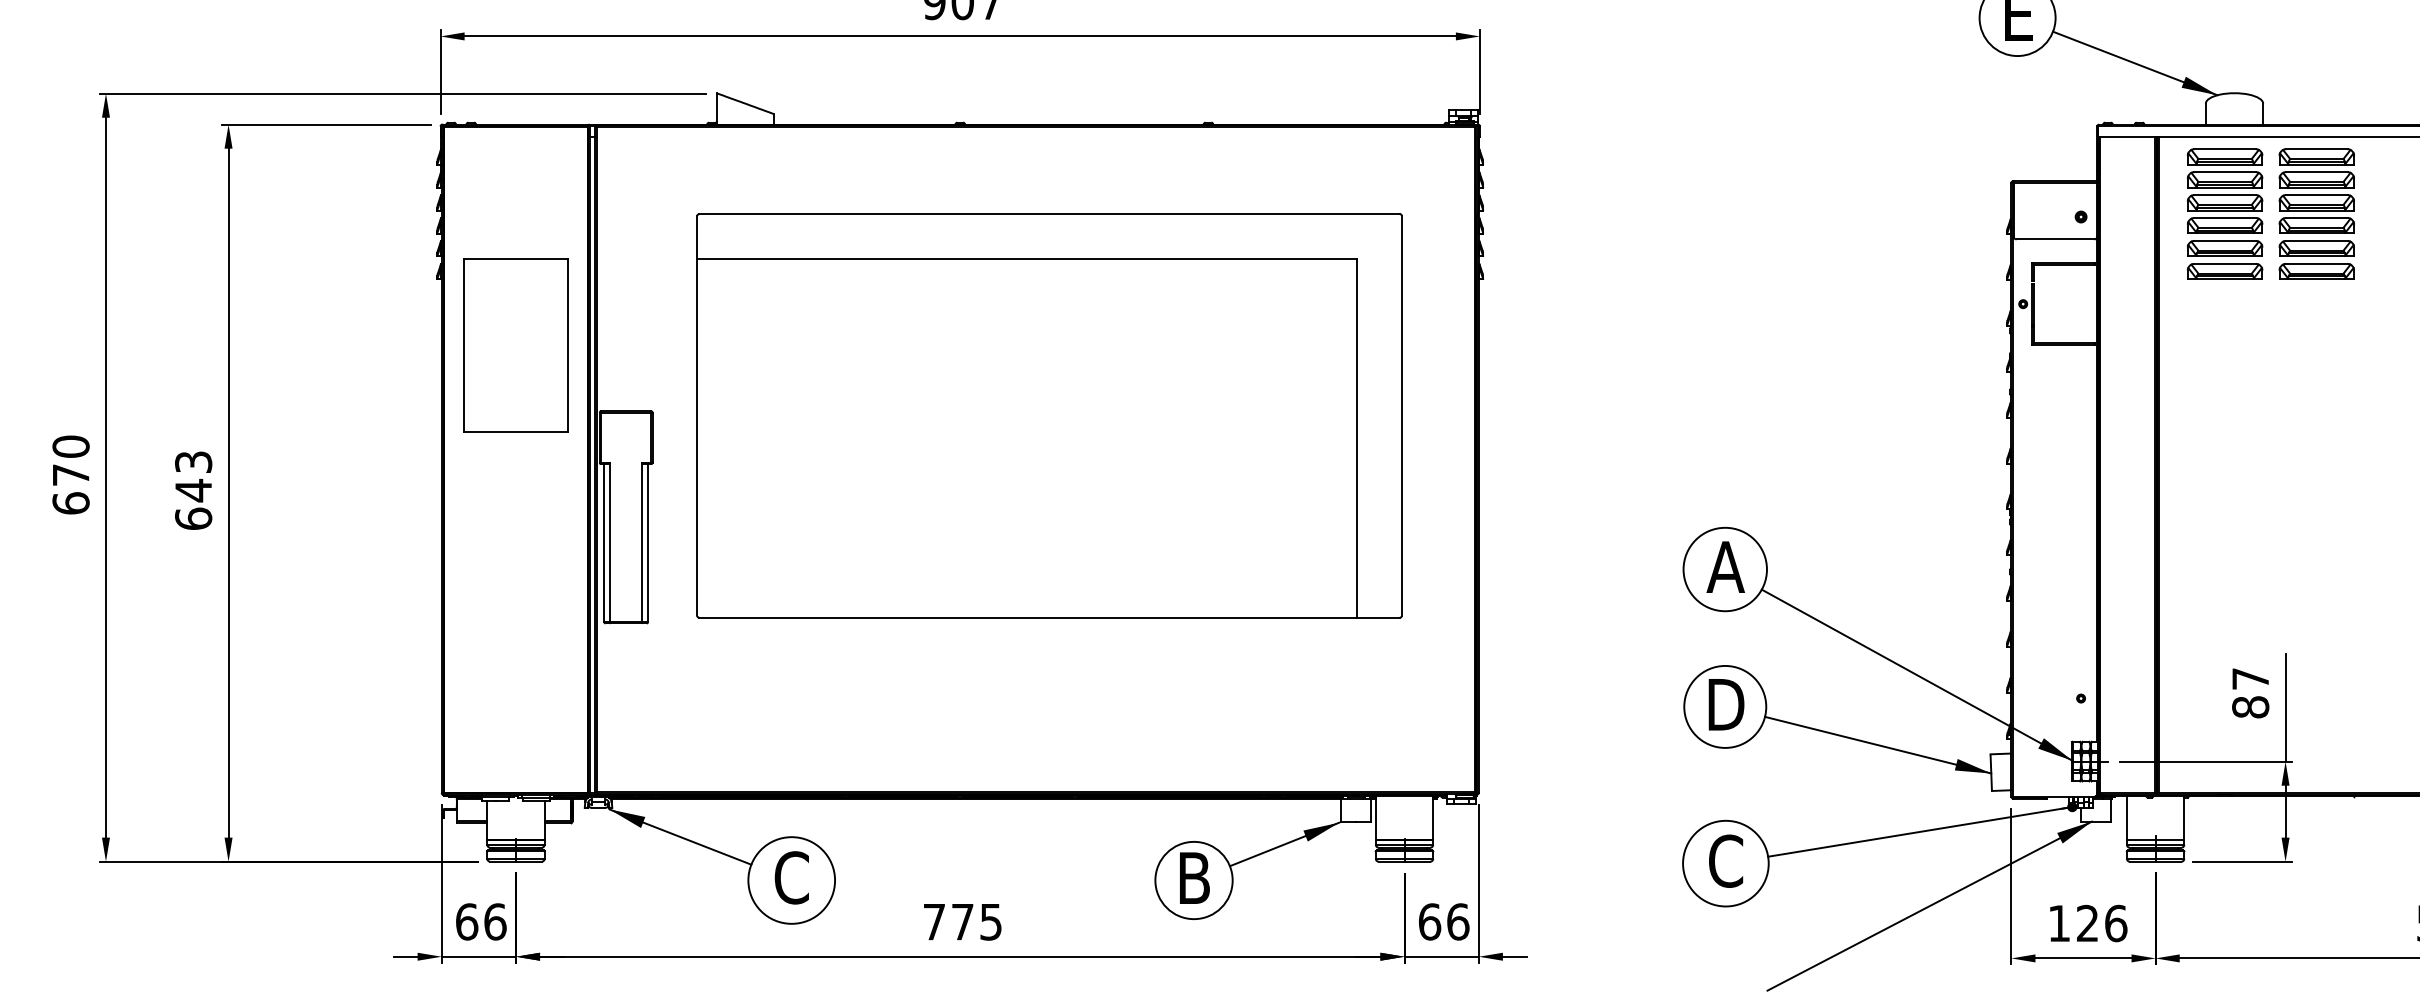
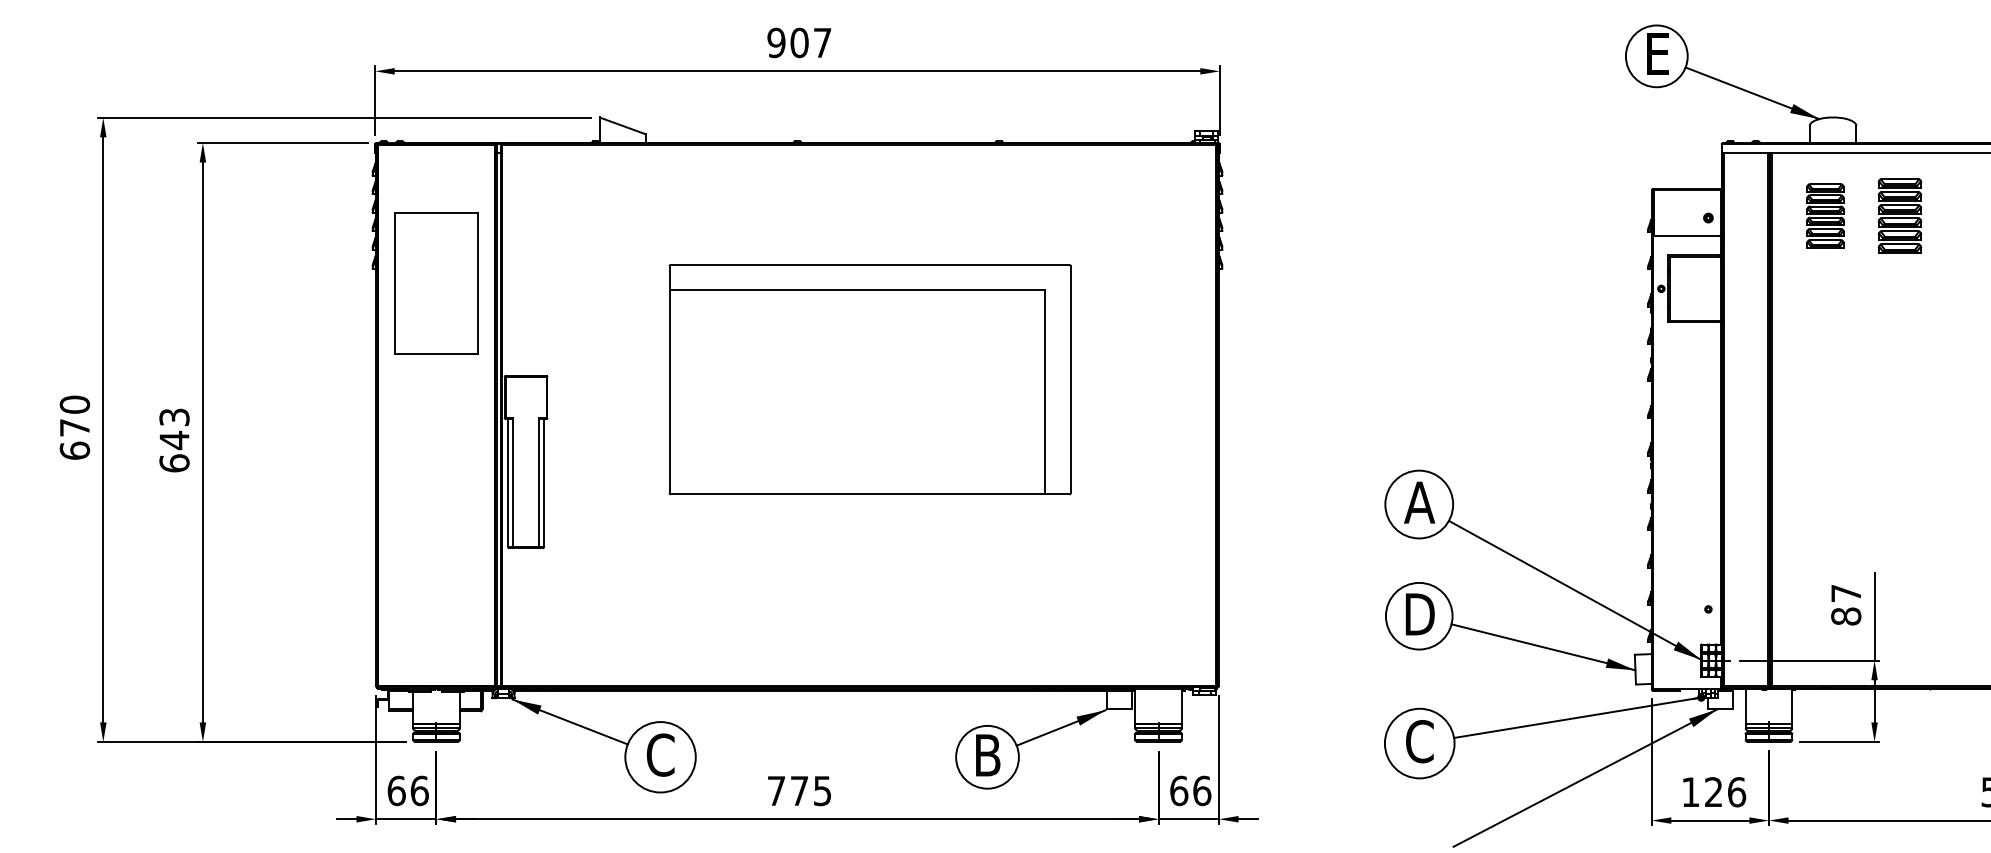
part: (2225, 213) -> (1825, 215), size x0.6
part: (2316, 213) -> (1899, 215), size x0.7
part: (515, 345) -> (436, 283), moved
part: (1048, 415) -> (869, 379), size x0.7

